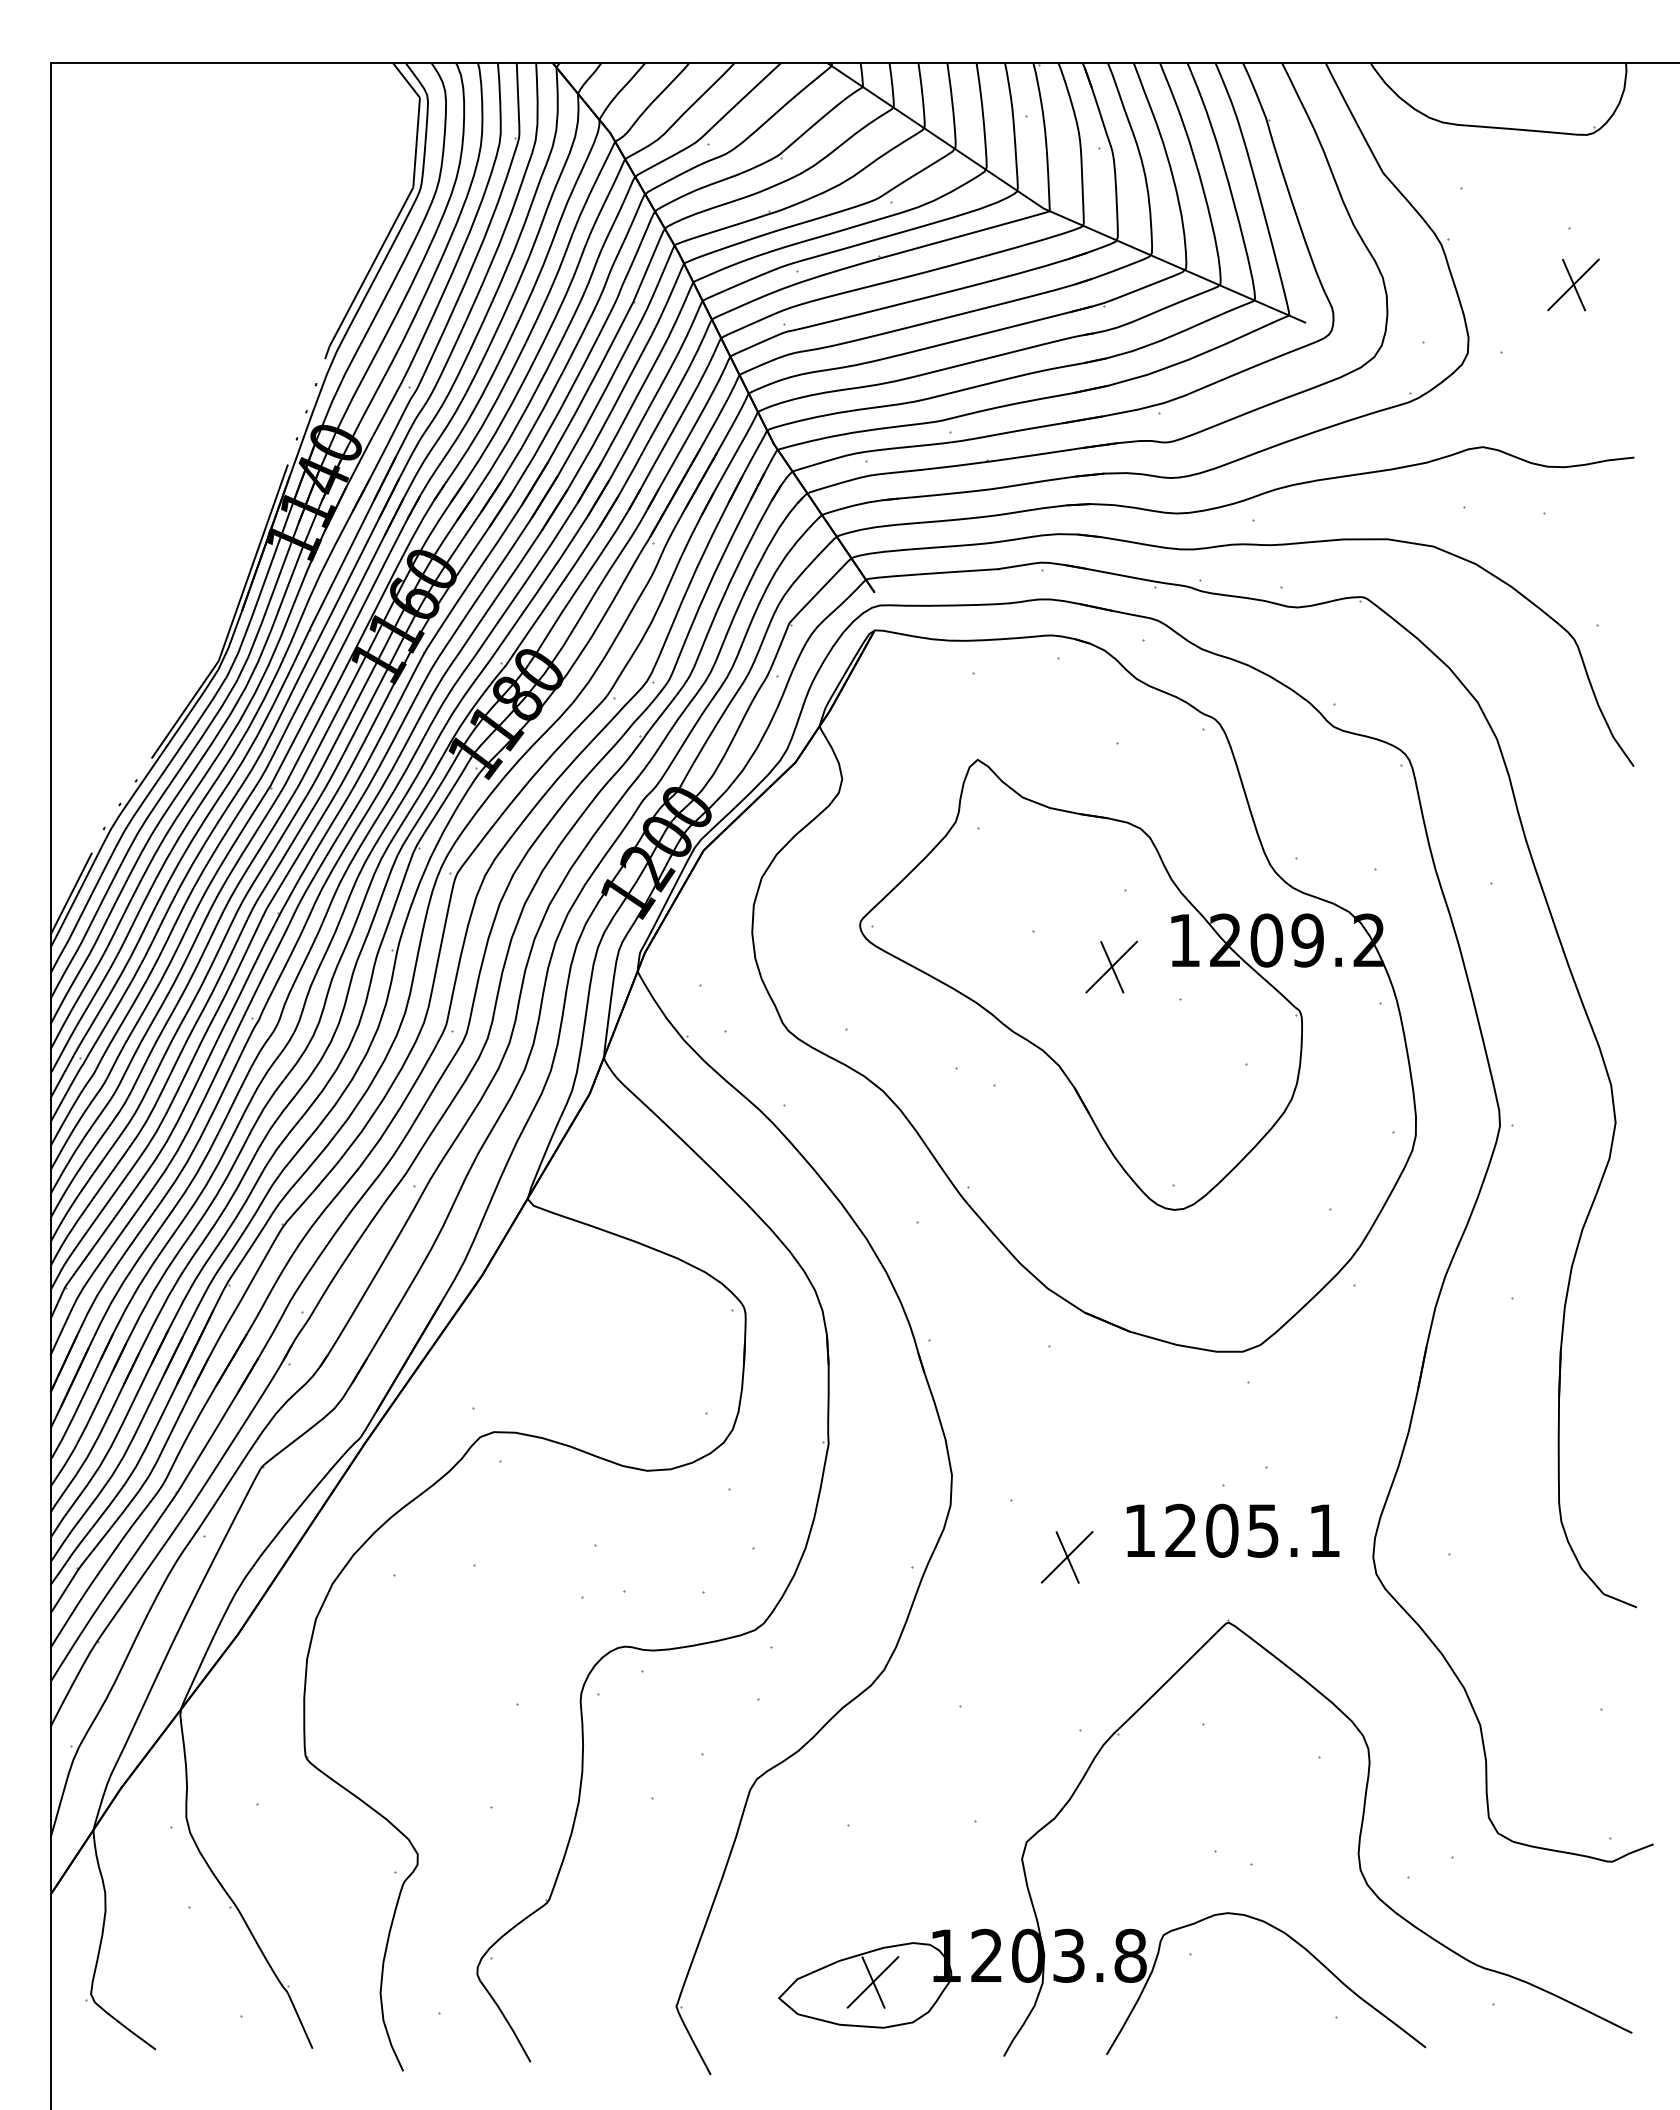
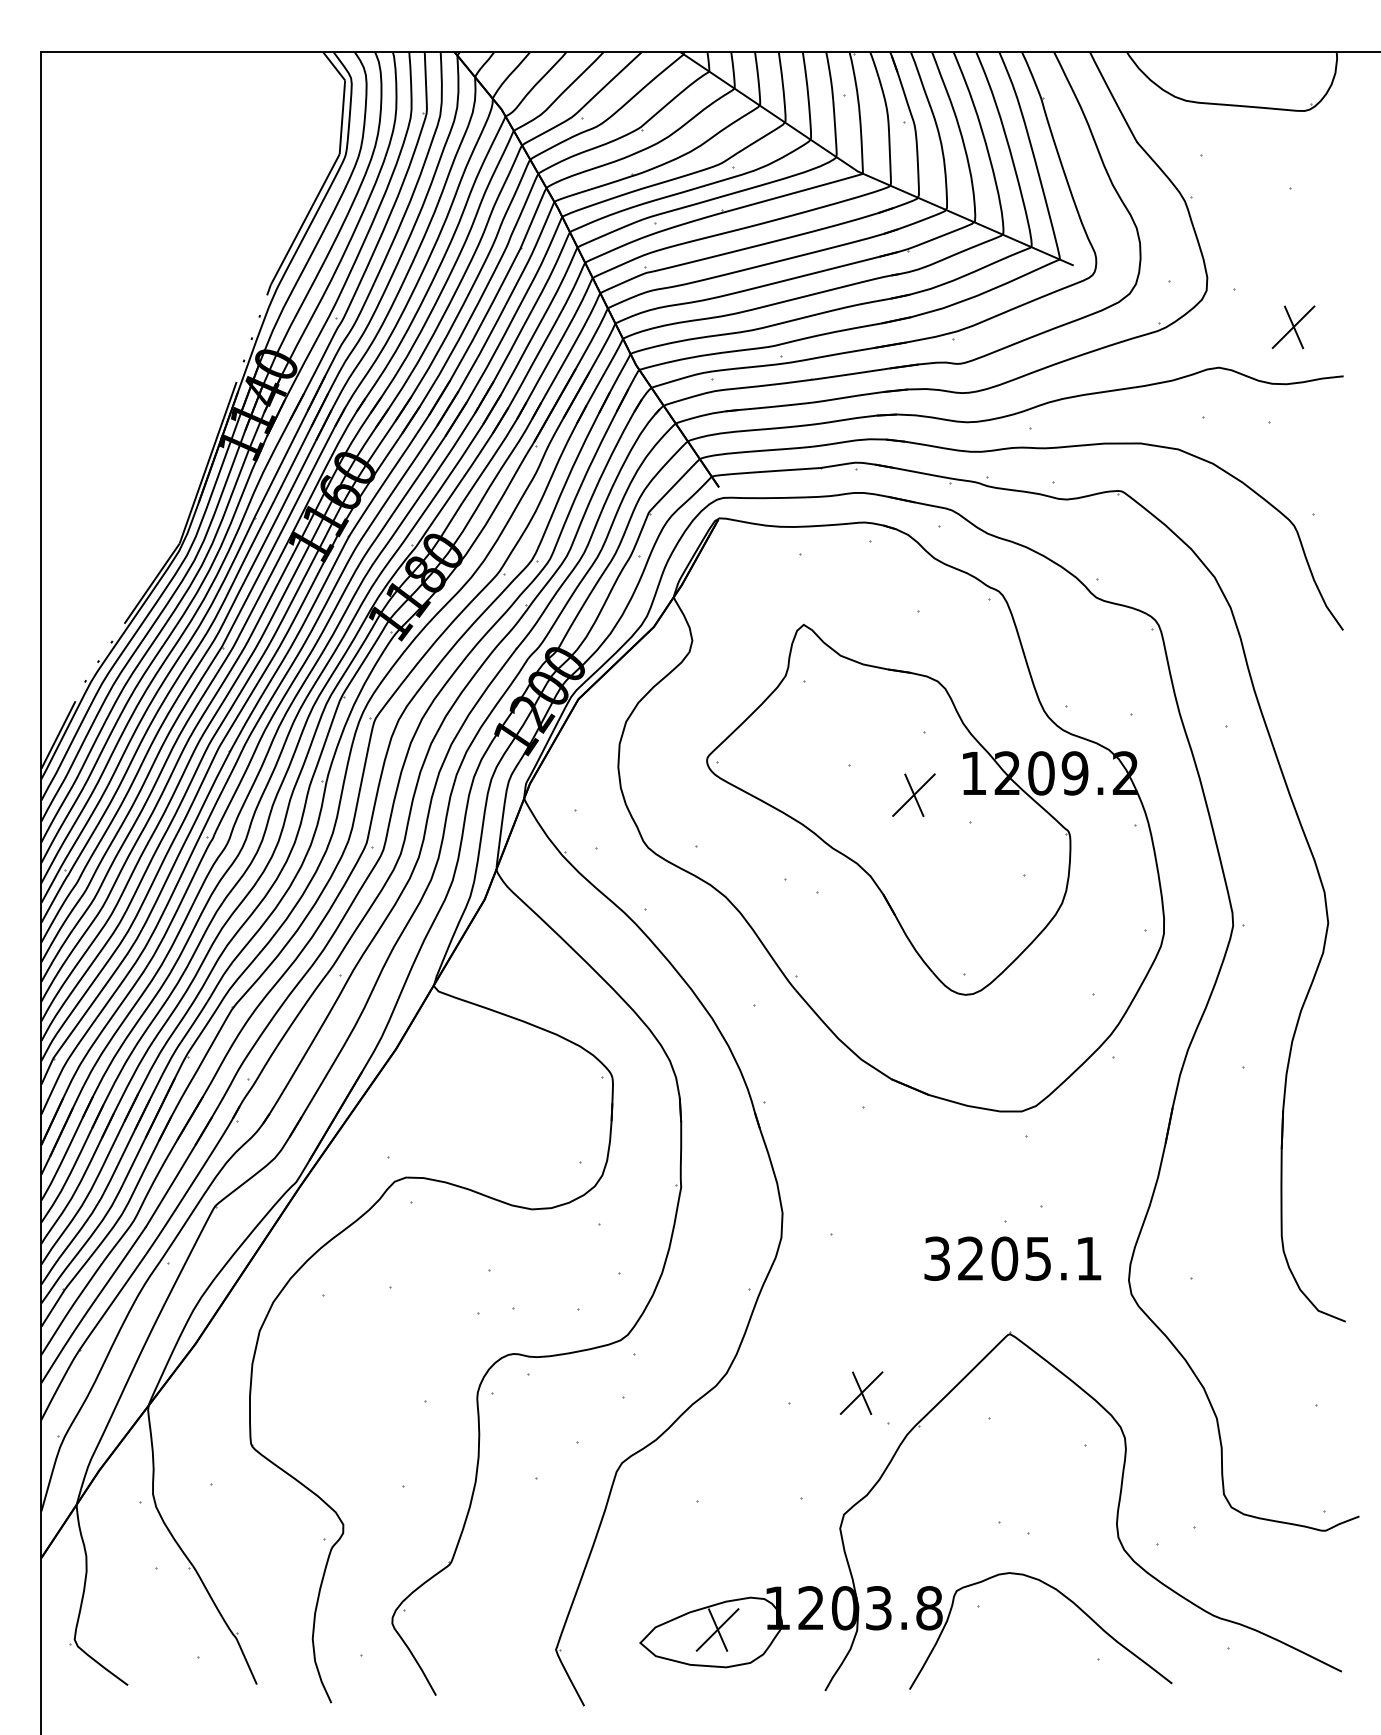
part: (1573, 284) -> (1293, 326), moved
text: (1139, 1530) -> (936, 1258), 1205.1 -> 3205.1
part: (1066, 1557) -> (861, 1393), moved

